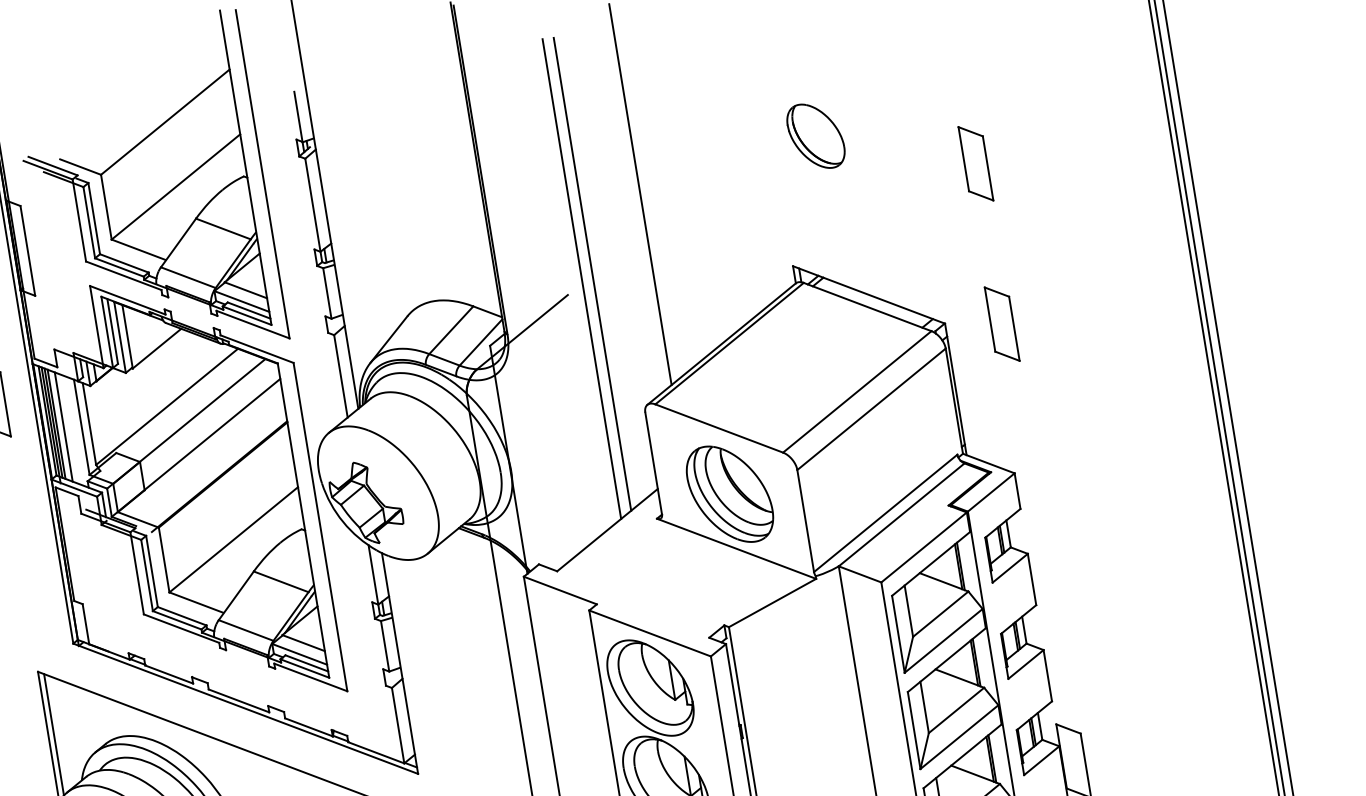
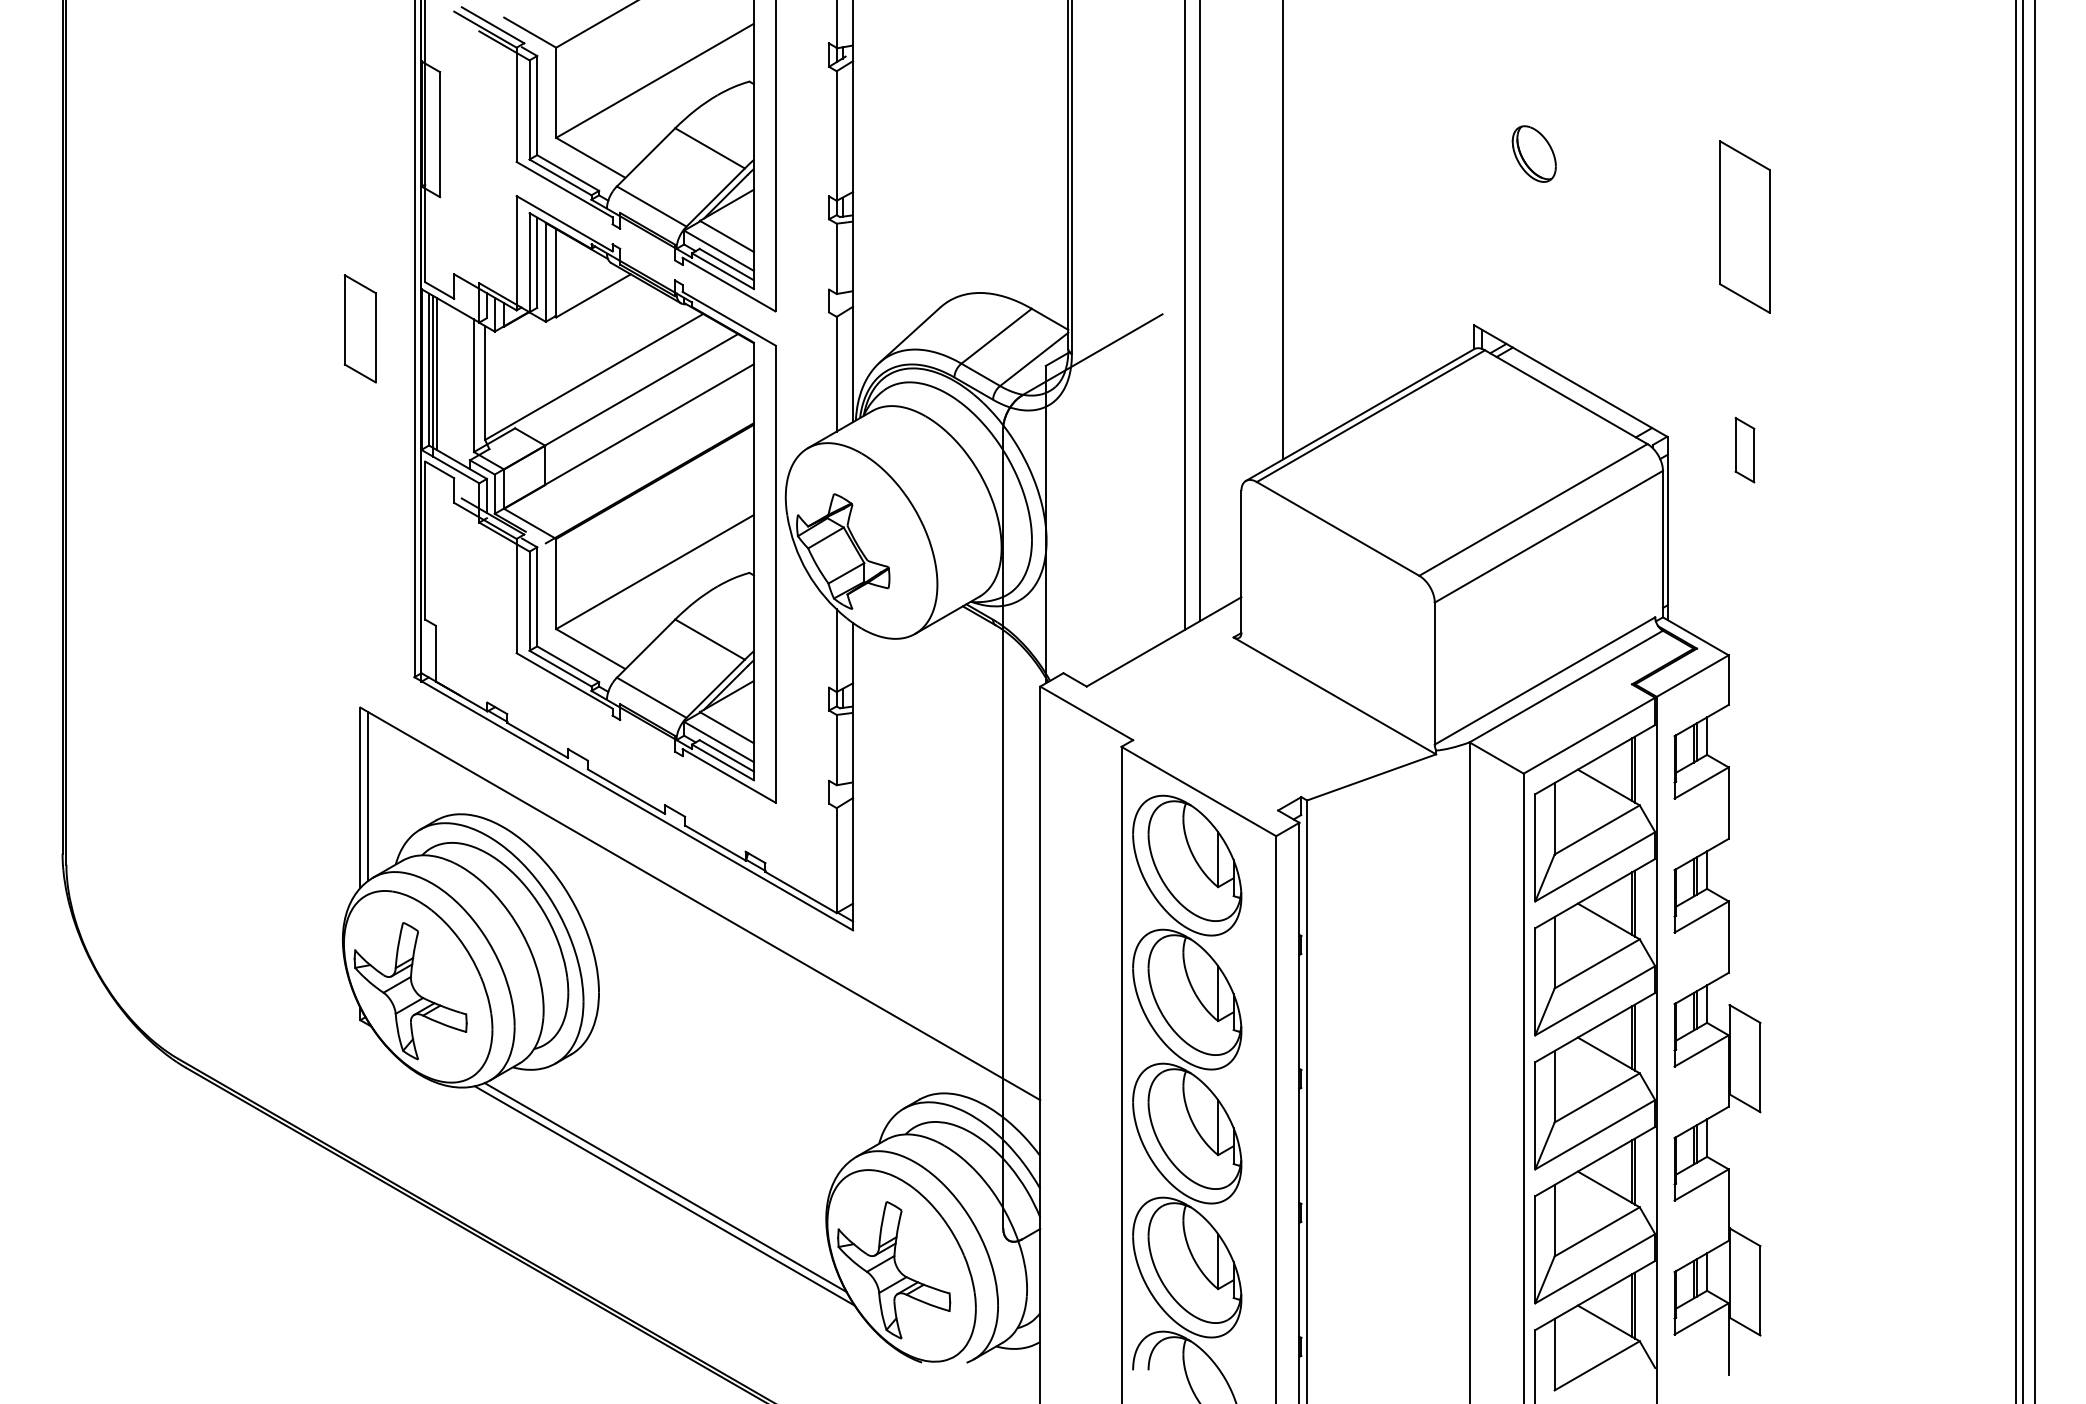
part: (816, 135) -> (1534, 153), size x0.6
part: (975, 163) -> (1744, 226), size x1.6
part: (1001, 323) -> (1744, 449), size x0.6
line: (56, 424) -> (440, 376), removed
line: (63, 427) -> (449, 381), removed
part: (730, 494) -> (1338, 620), removed

